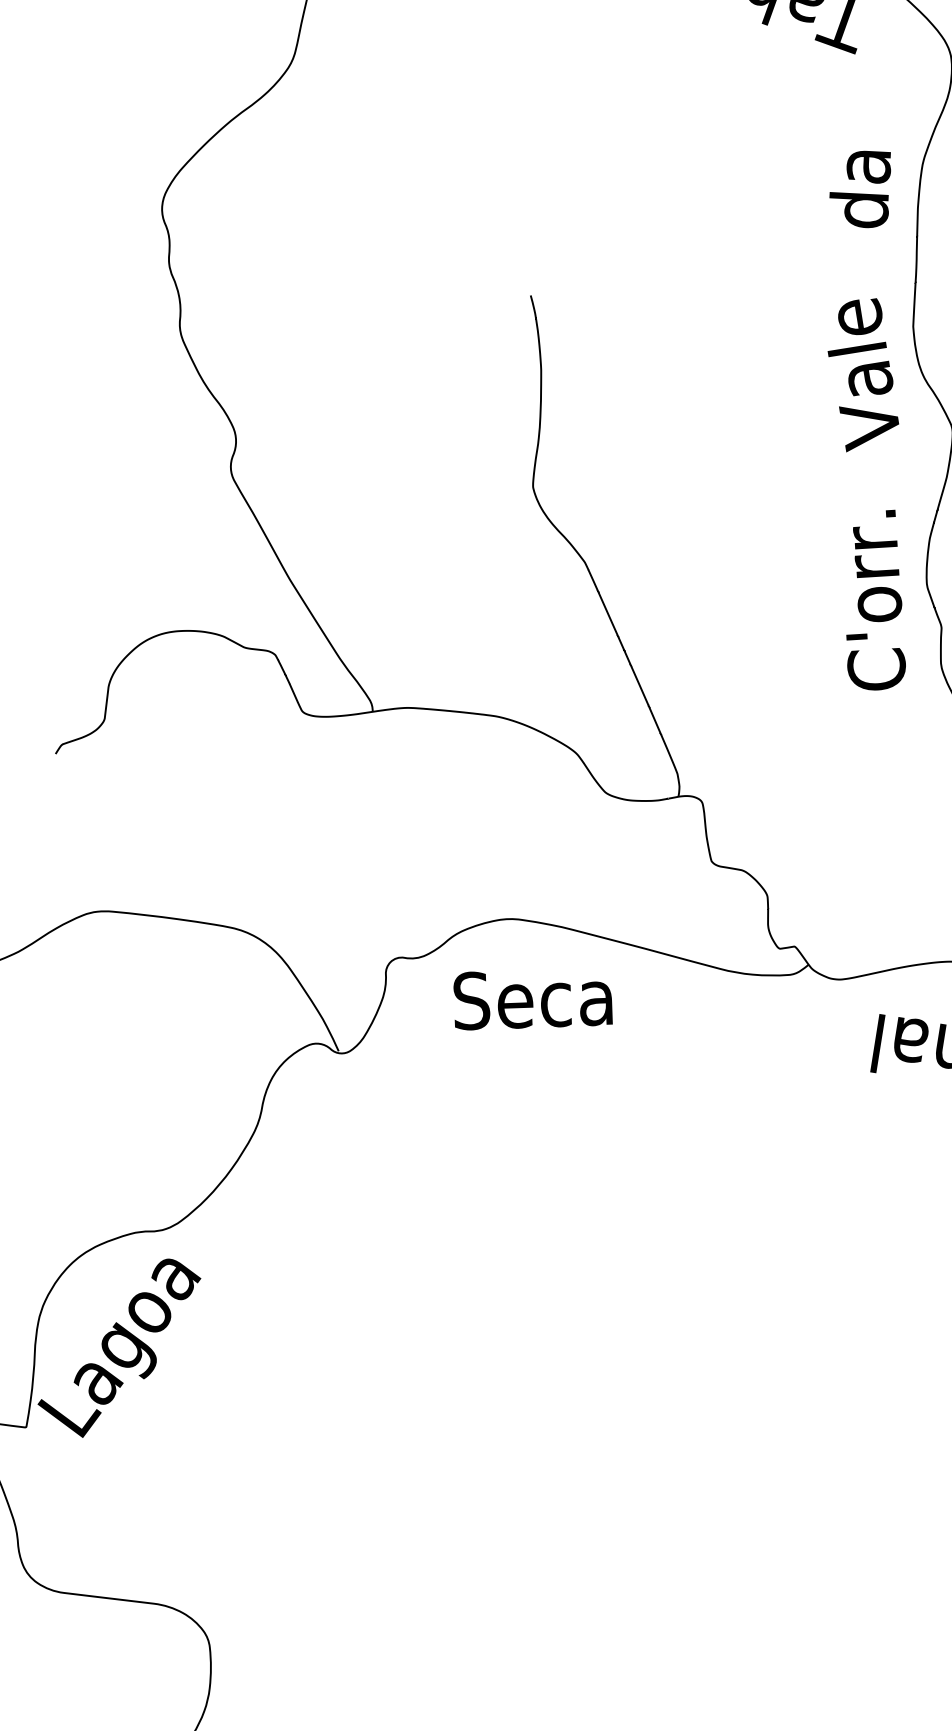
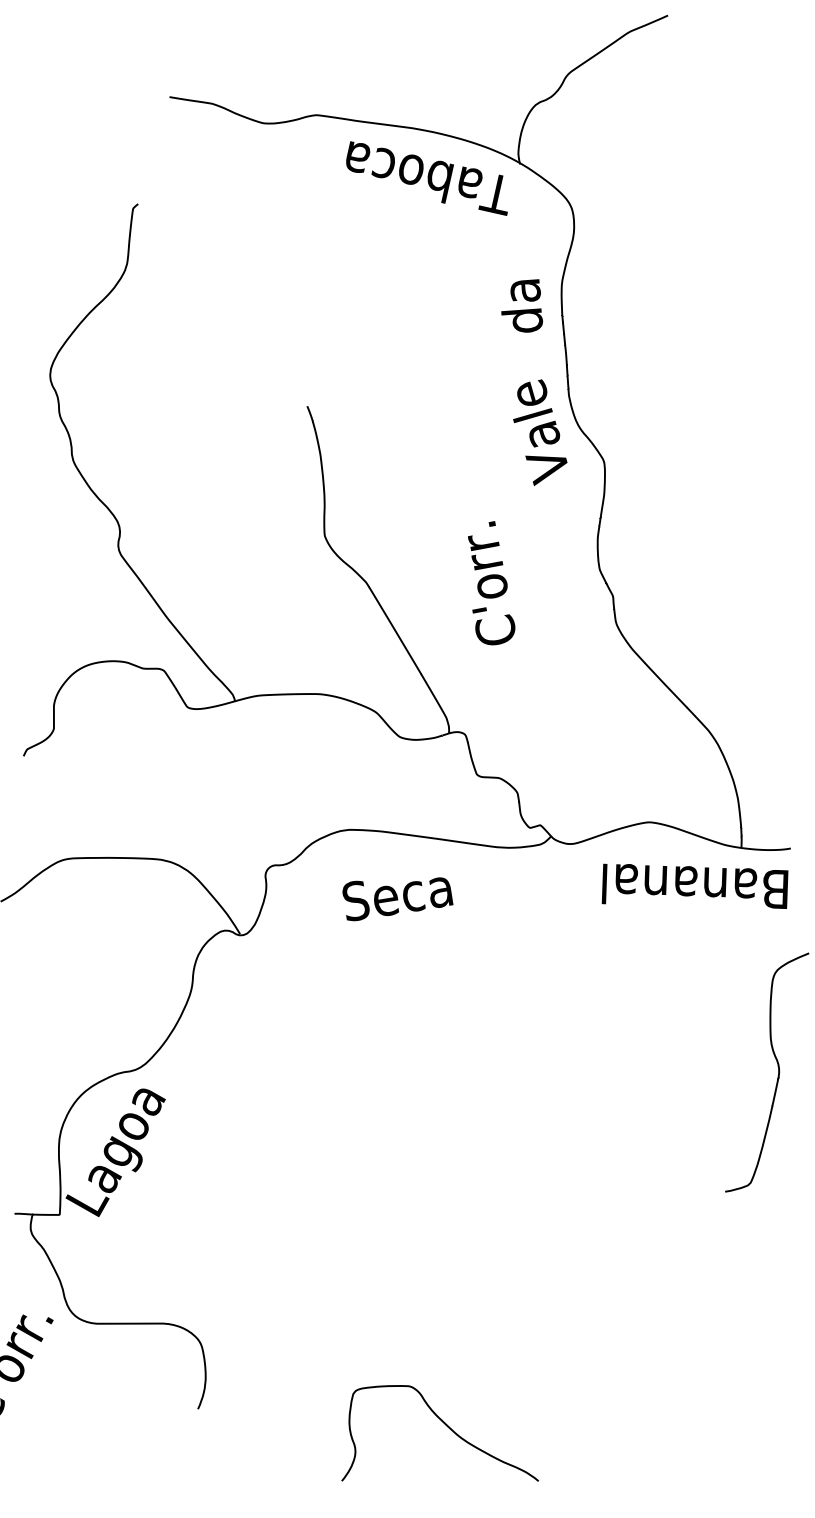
text: (879, 600) -> (491, 583), moved
text: (532, 1006) -> (397, 899), moved

